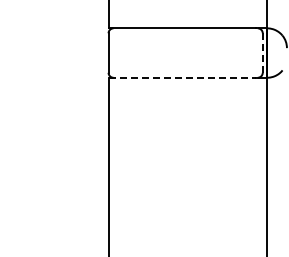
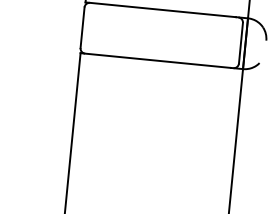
line: (262, 53) -> (240, 43), dashed -> solid
line: (182, 77) -> (156, 60), dashed -> solid

